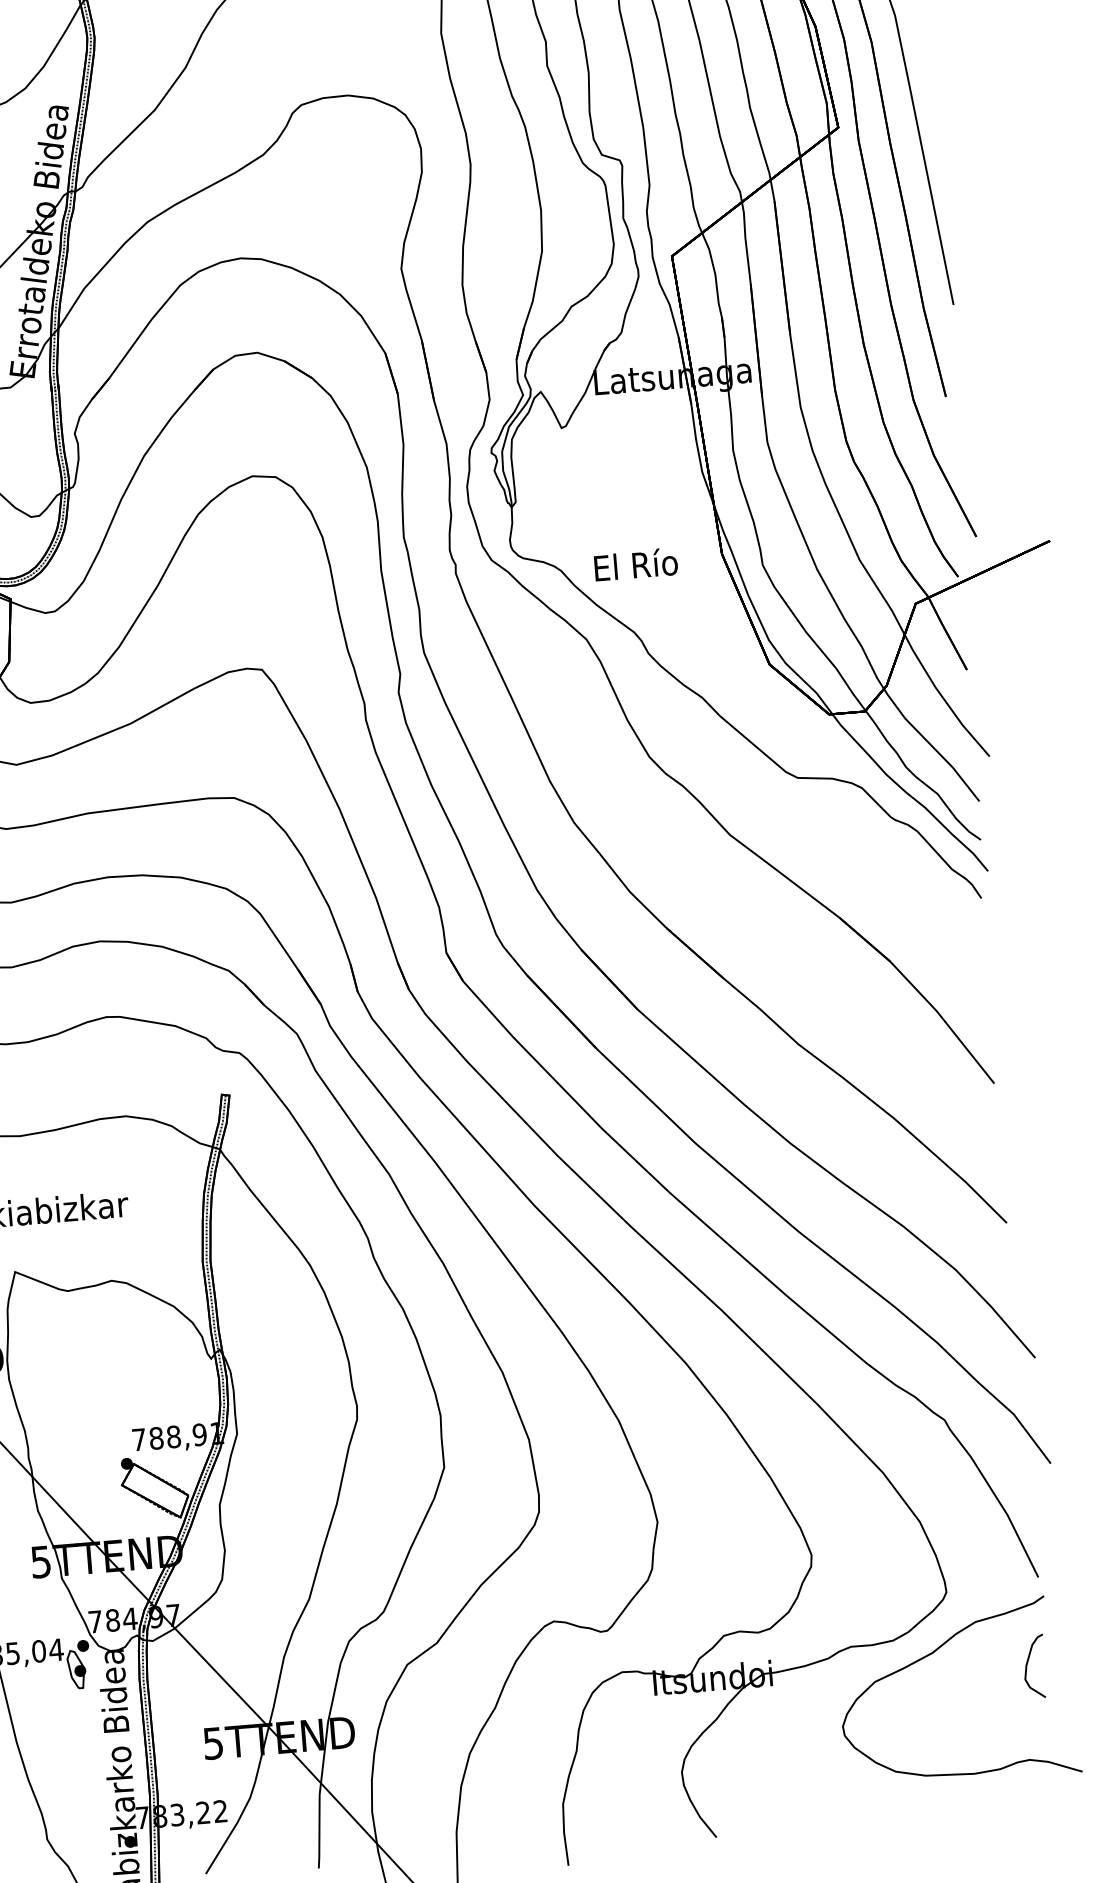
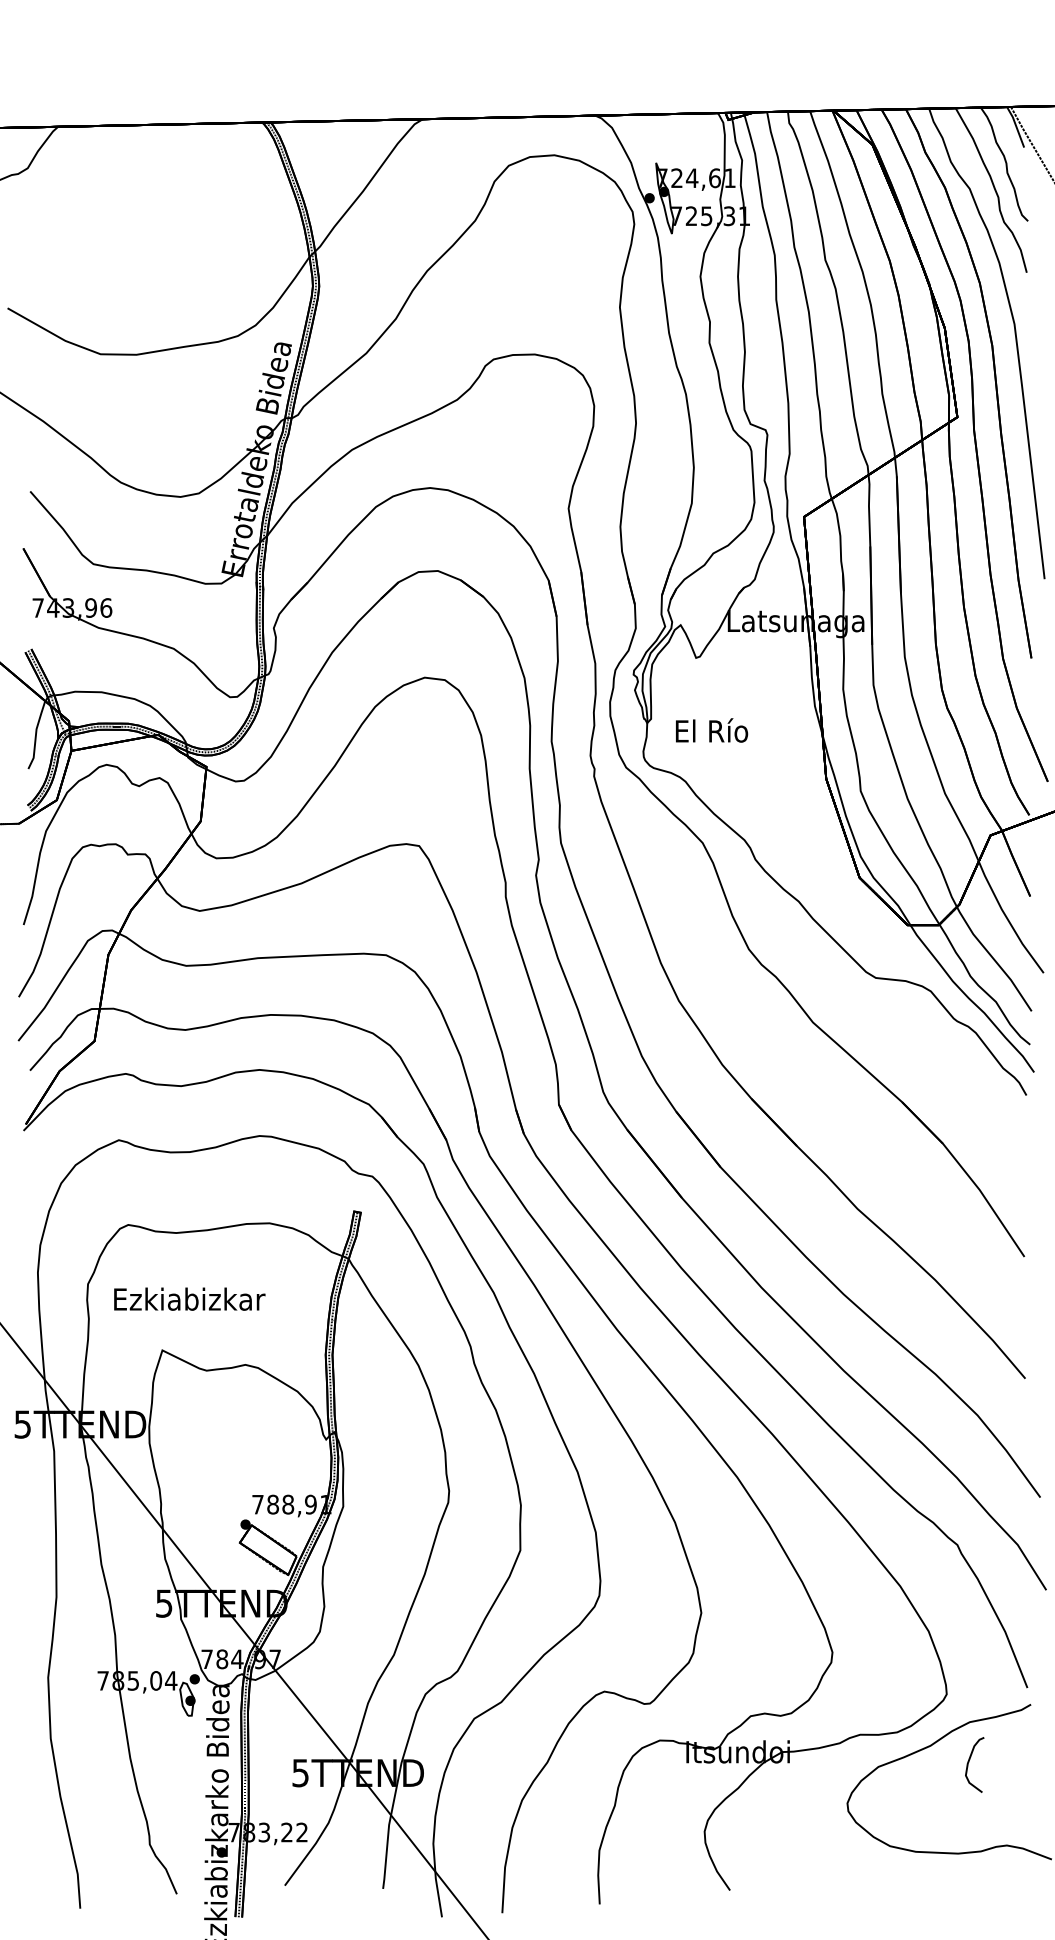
text: (636, 564) -> (712, 730), moved
curve: (1028, 1664) -> (969, 1762), moved

